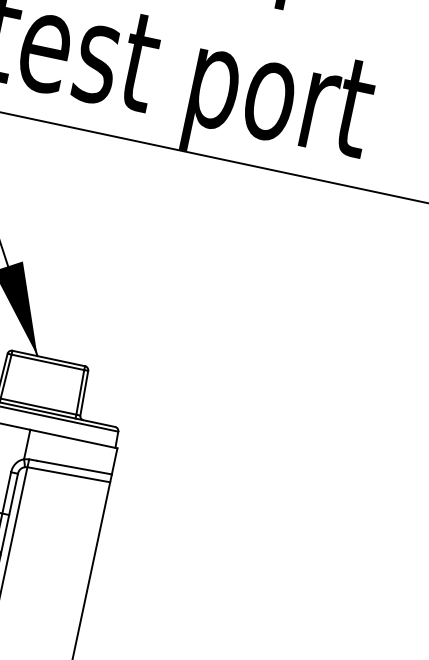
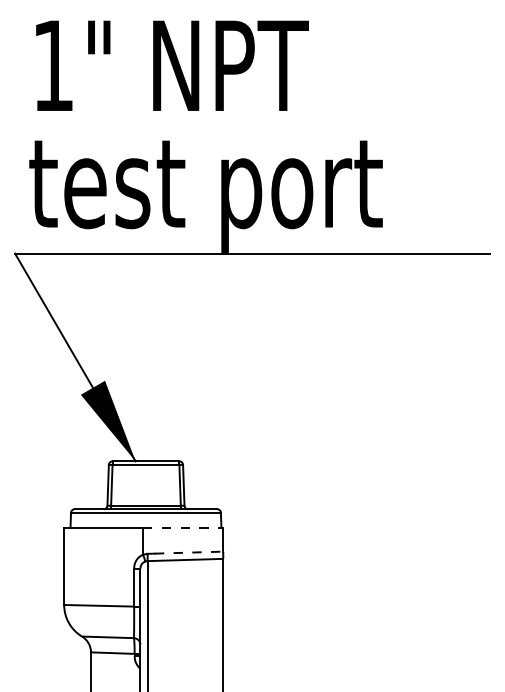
line: (74, 439) -> (183, 527), solid -> dashed
line: (74, 467) -> (189, 552), solid -> dashed

